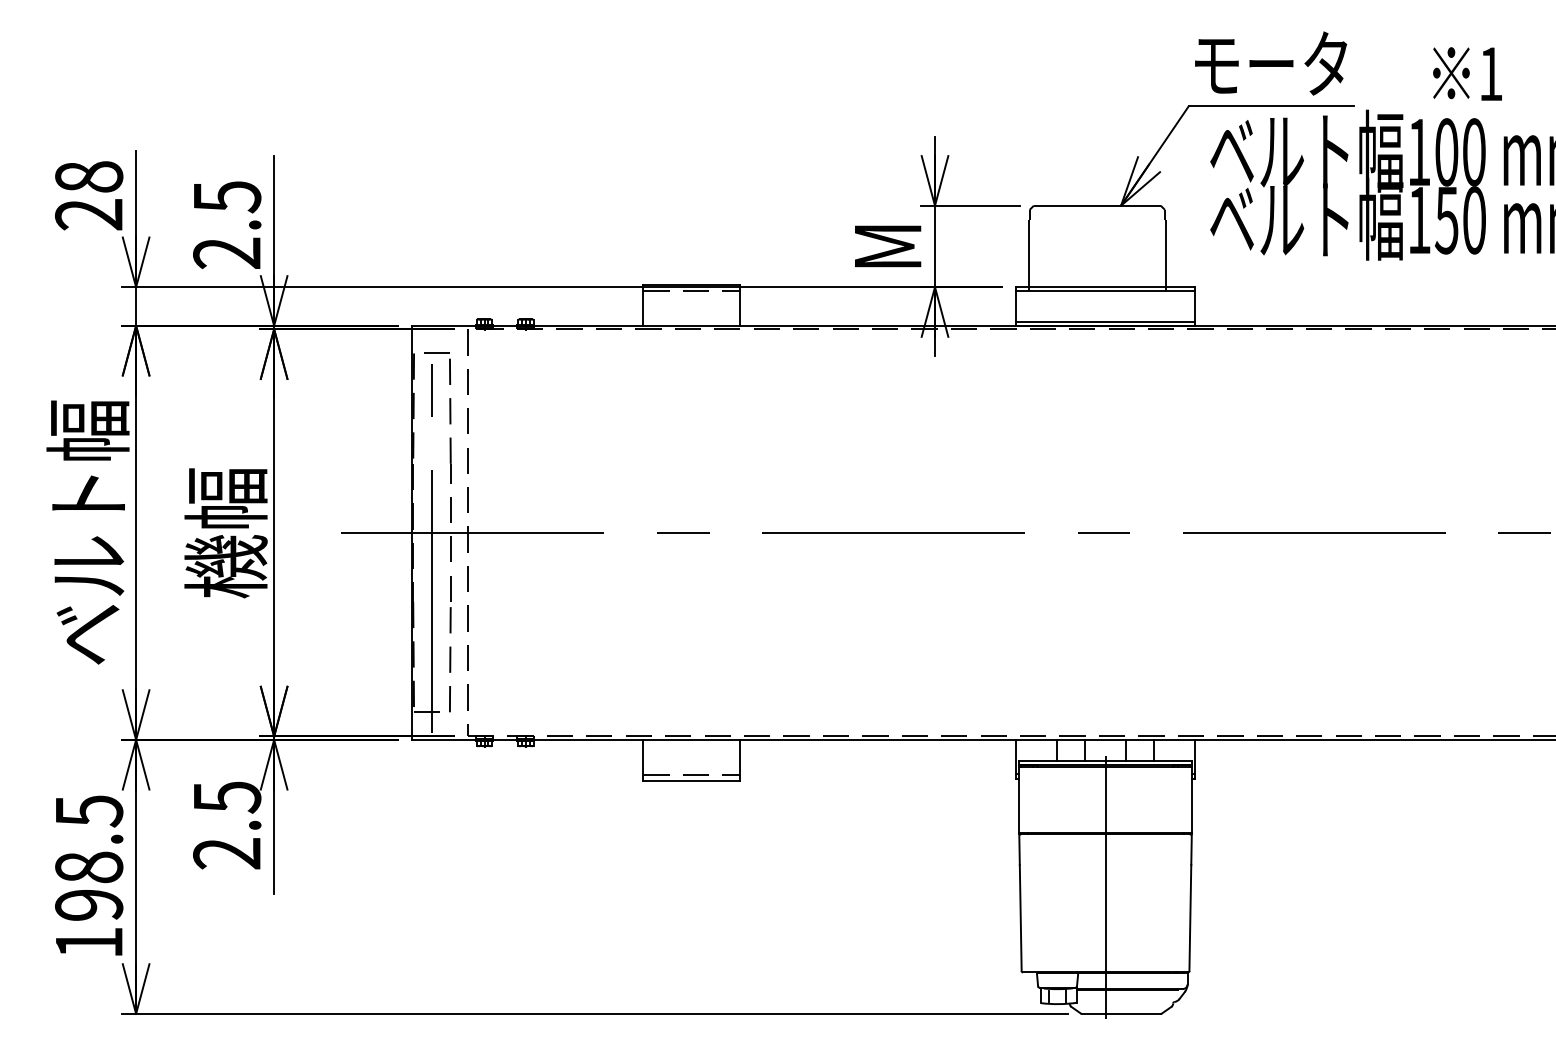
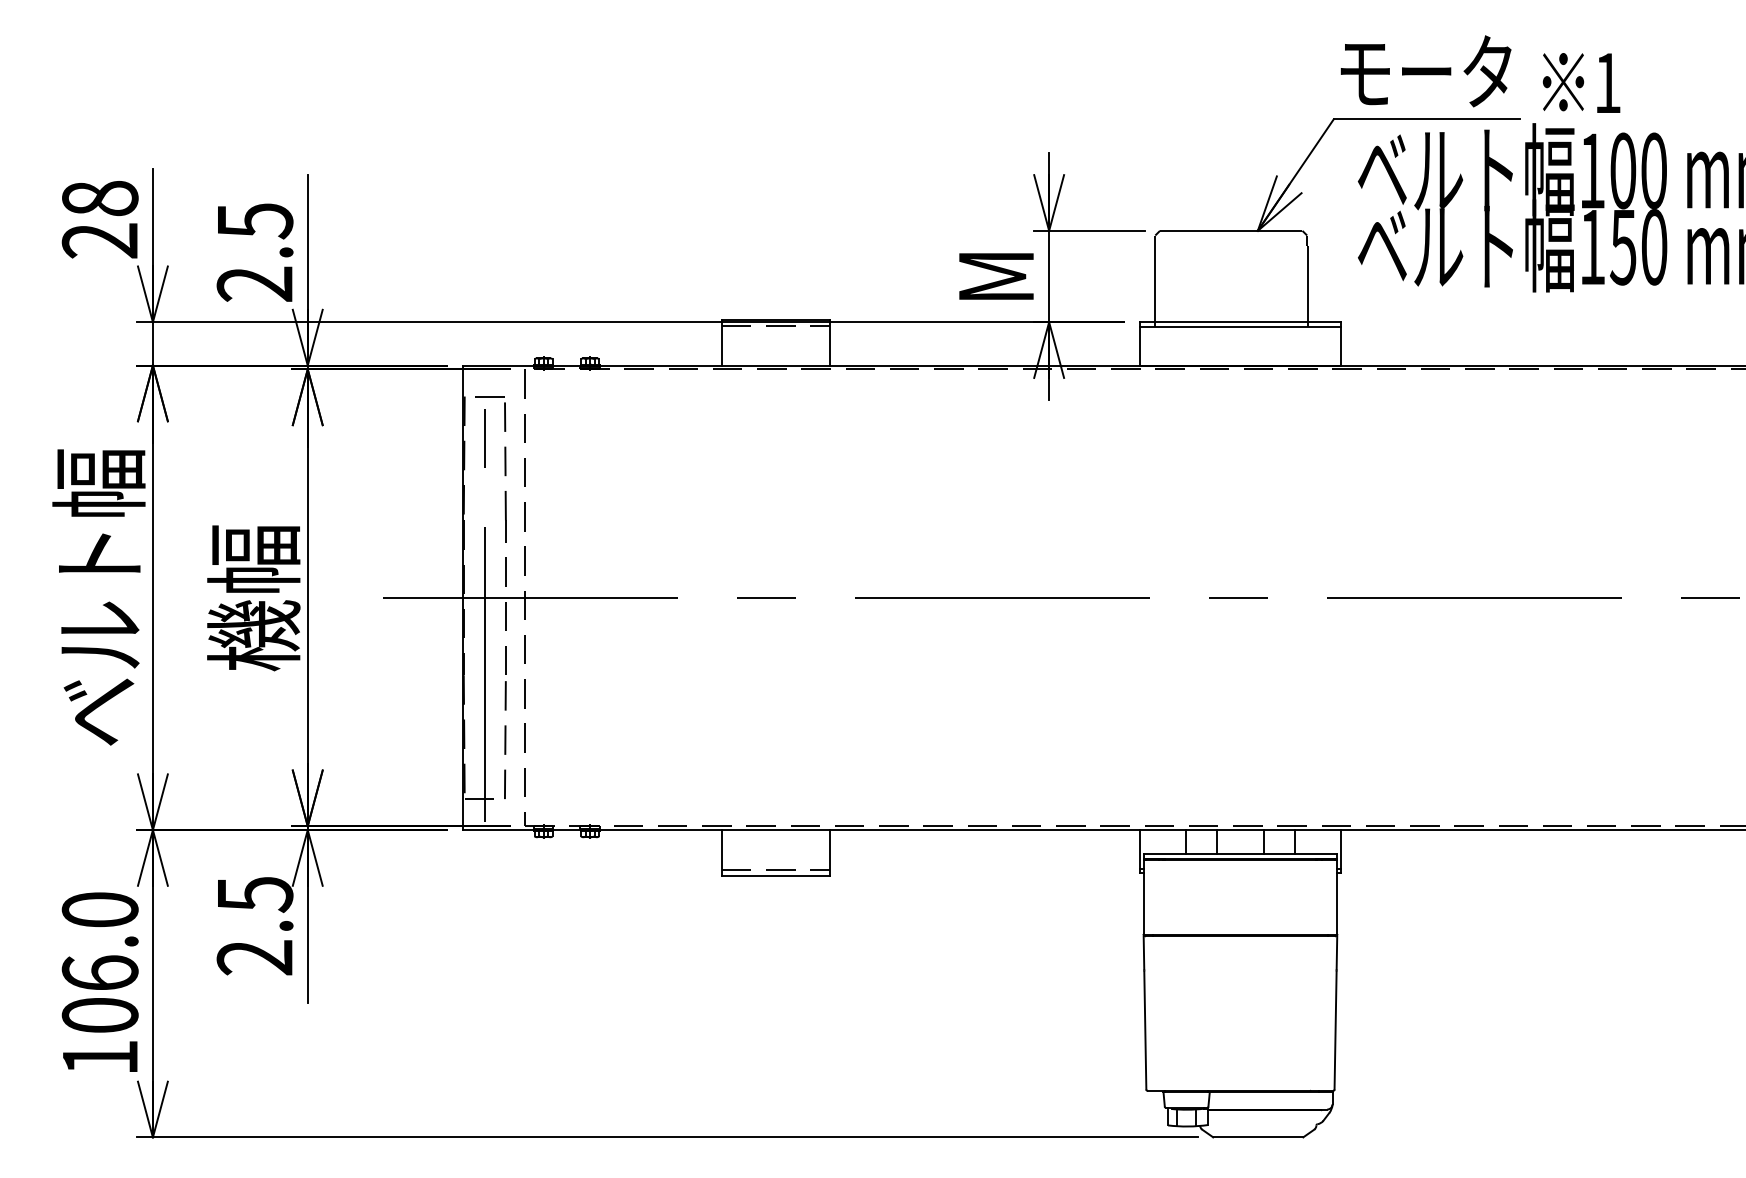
text: (1467, 73) -> (1581, 82), moved
line: (1105, 321) -> (1240, 360), removed
text: (88, 857) -> (99, 962), 198.5 -> 106.0
line: (1105, 874) -> (1240, 981), removed

